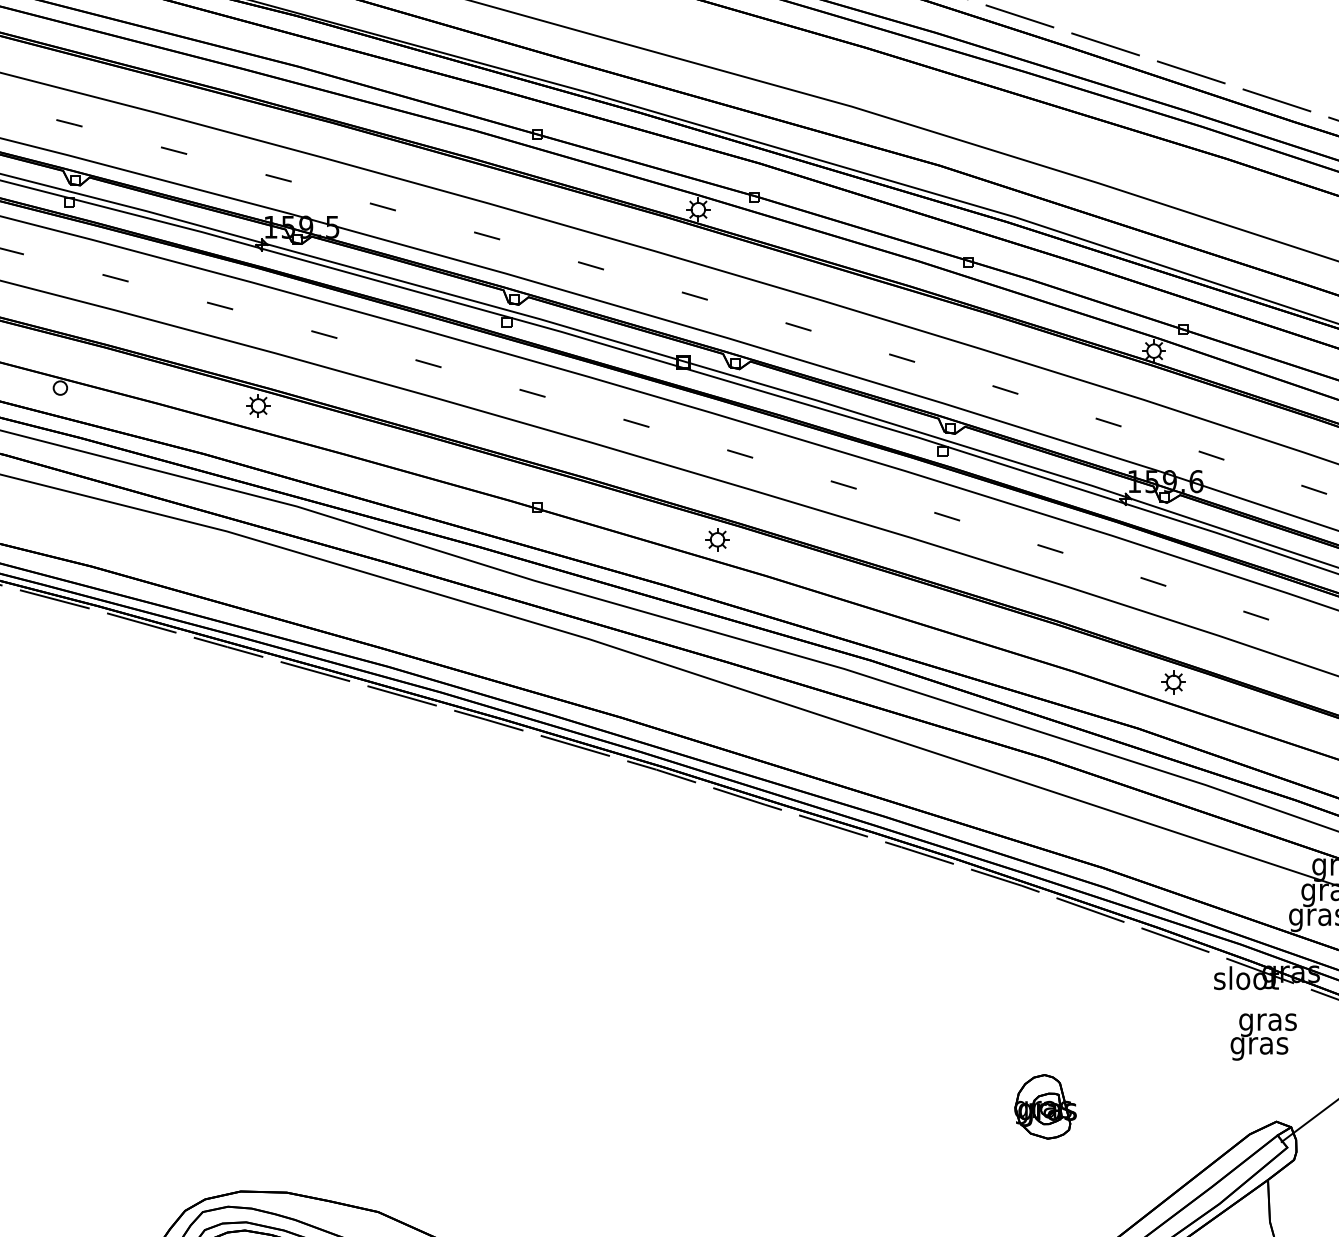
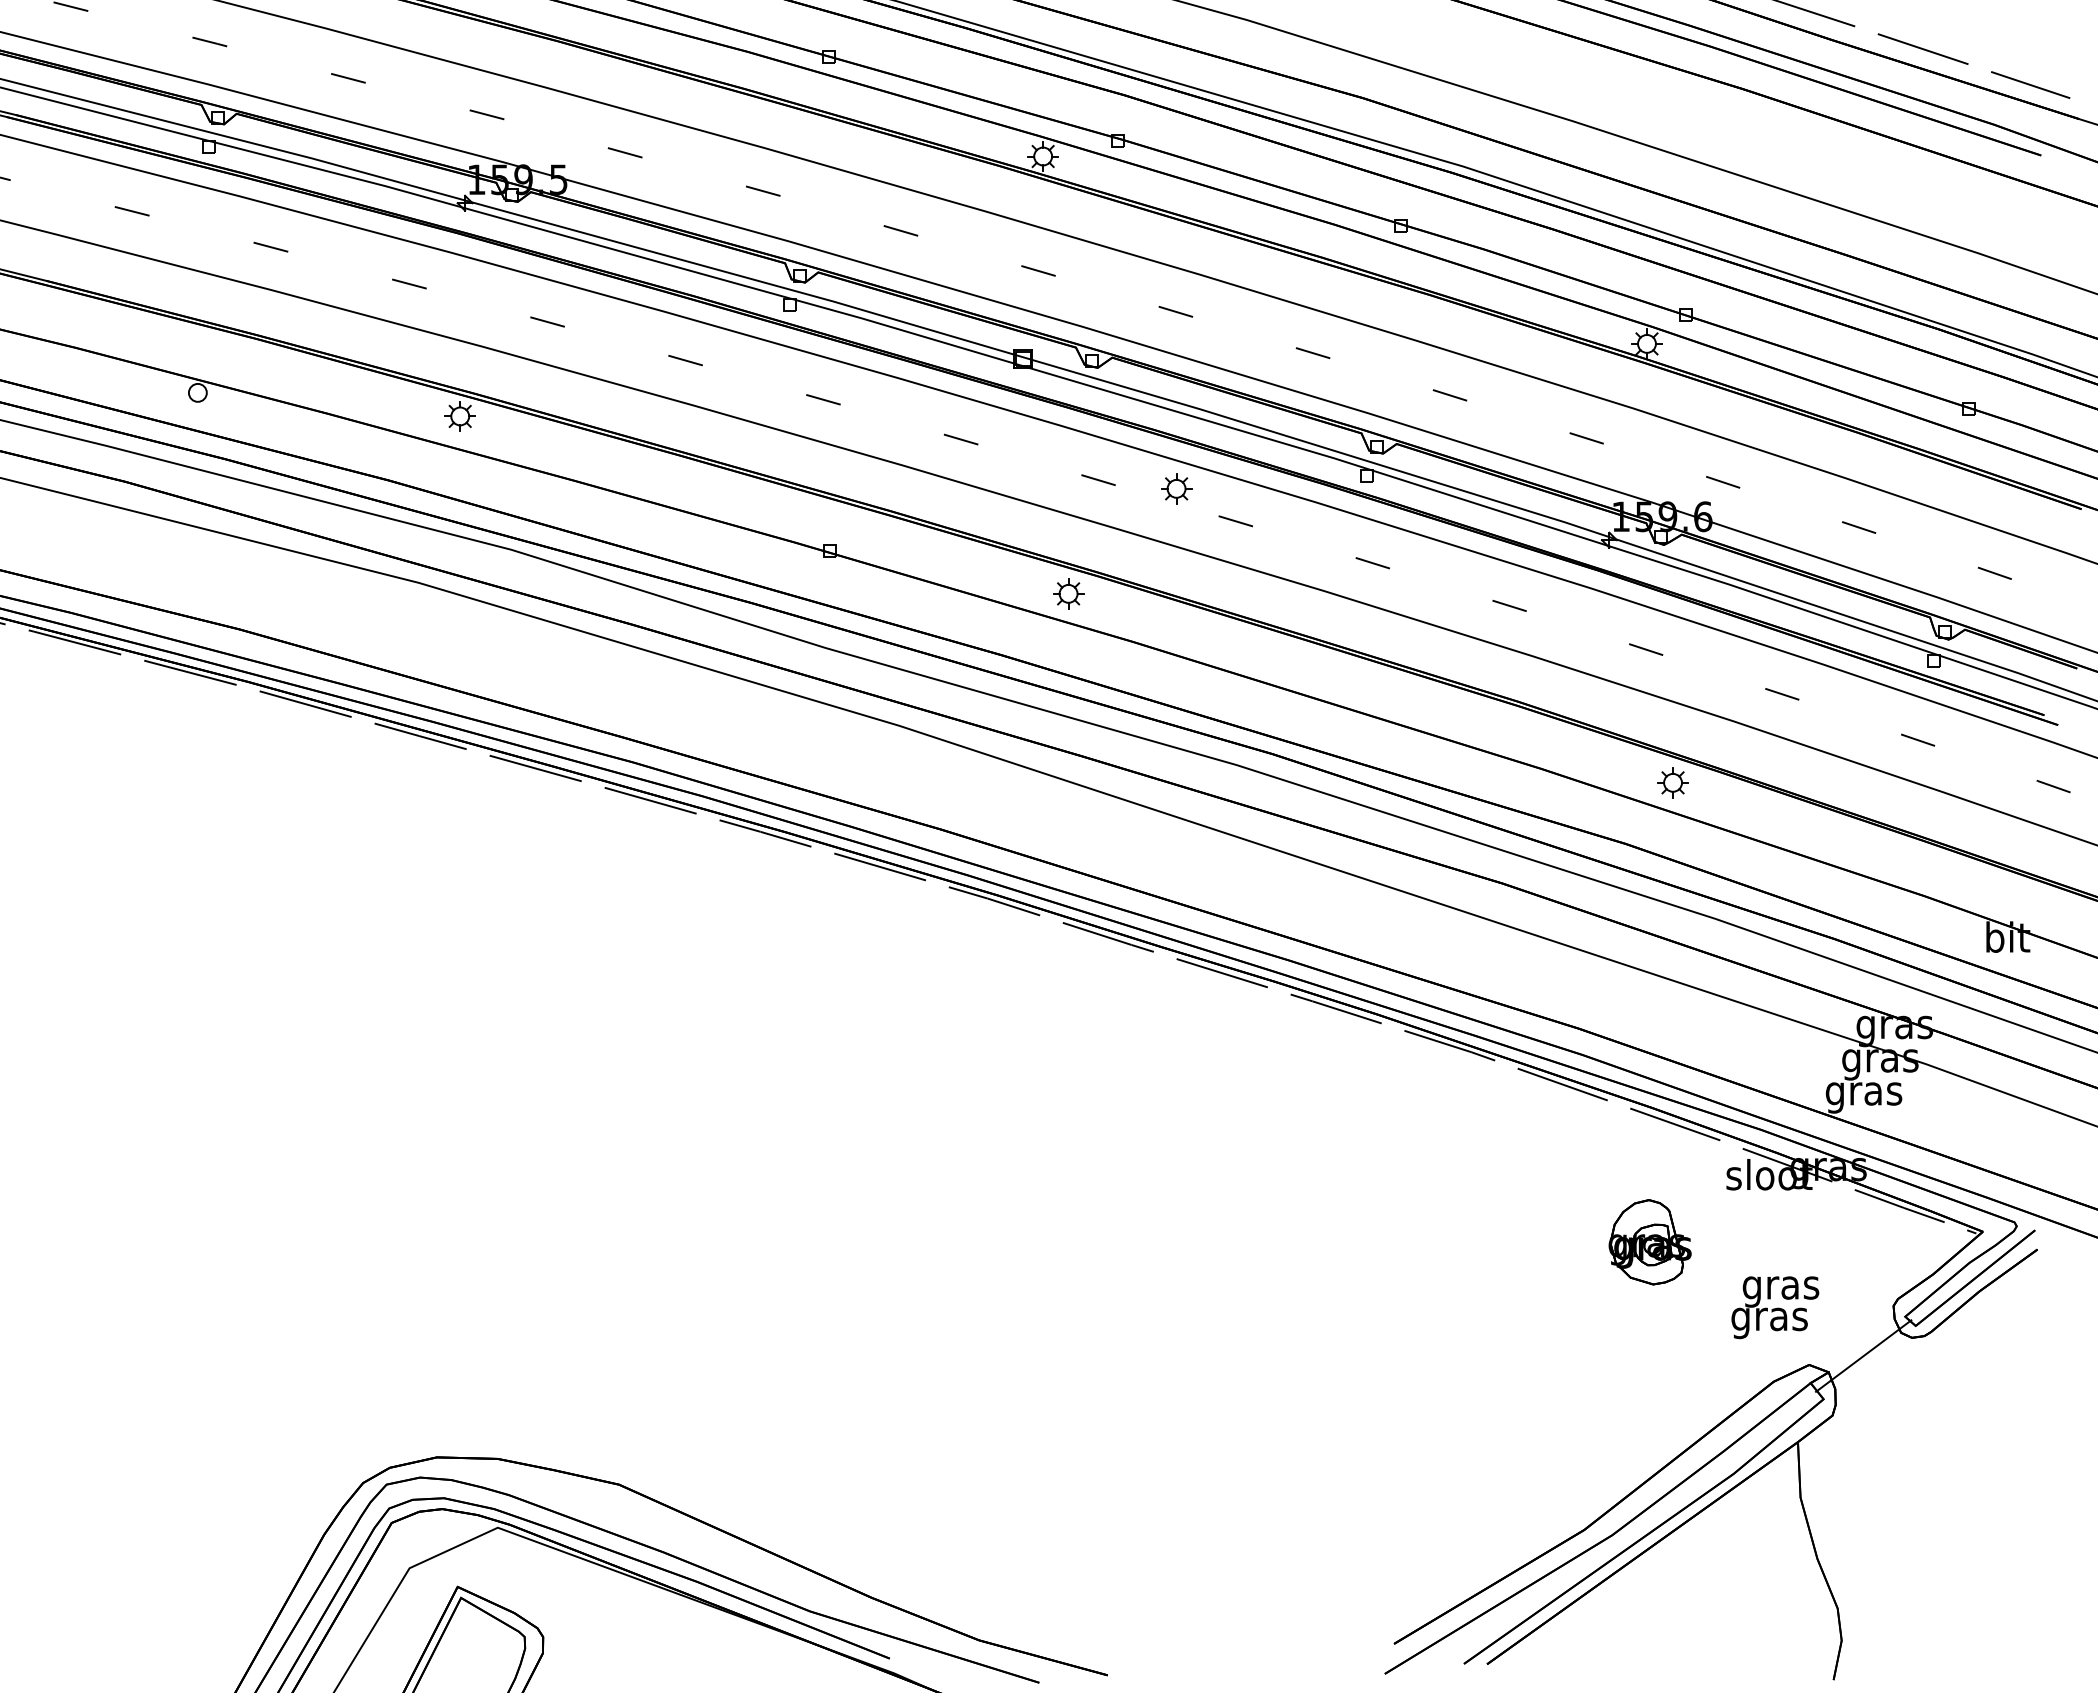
part: (798, 460) -> (1176, 488), added
text: (1263, 1036) -> (1775, 1307), moved
part: (1045, 1107) -> (1649, 1242), moved

